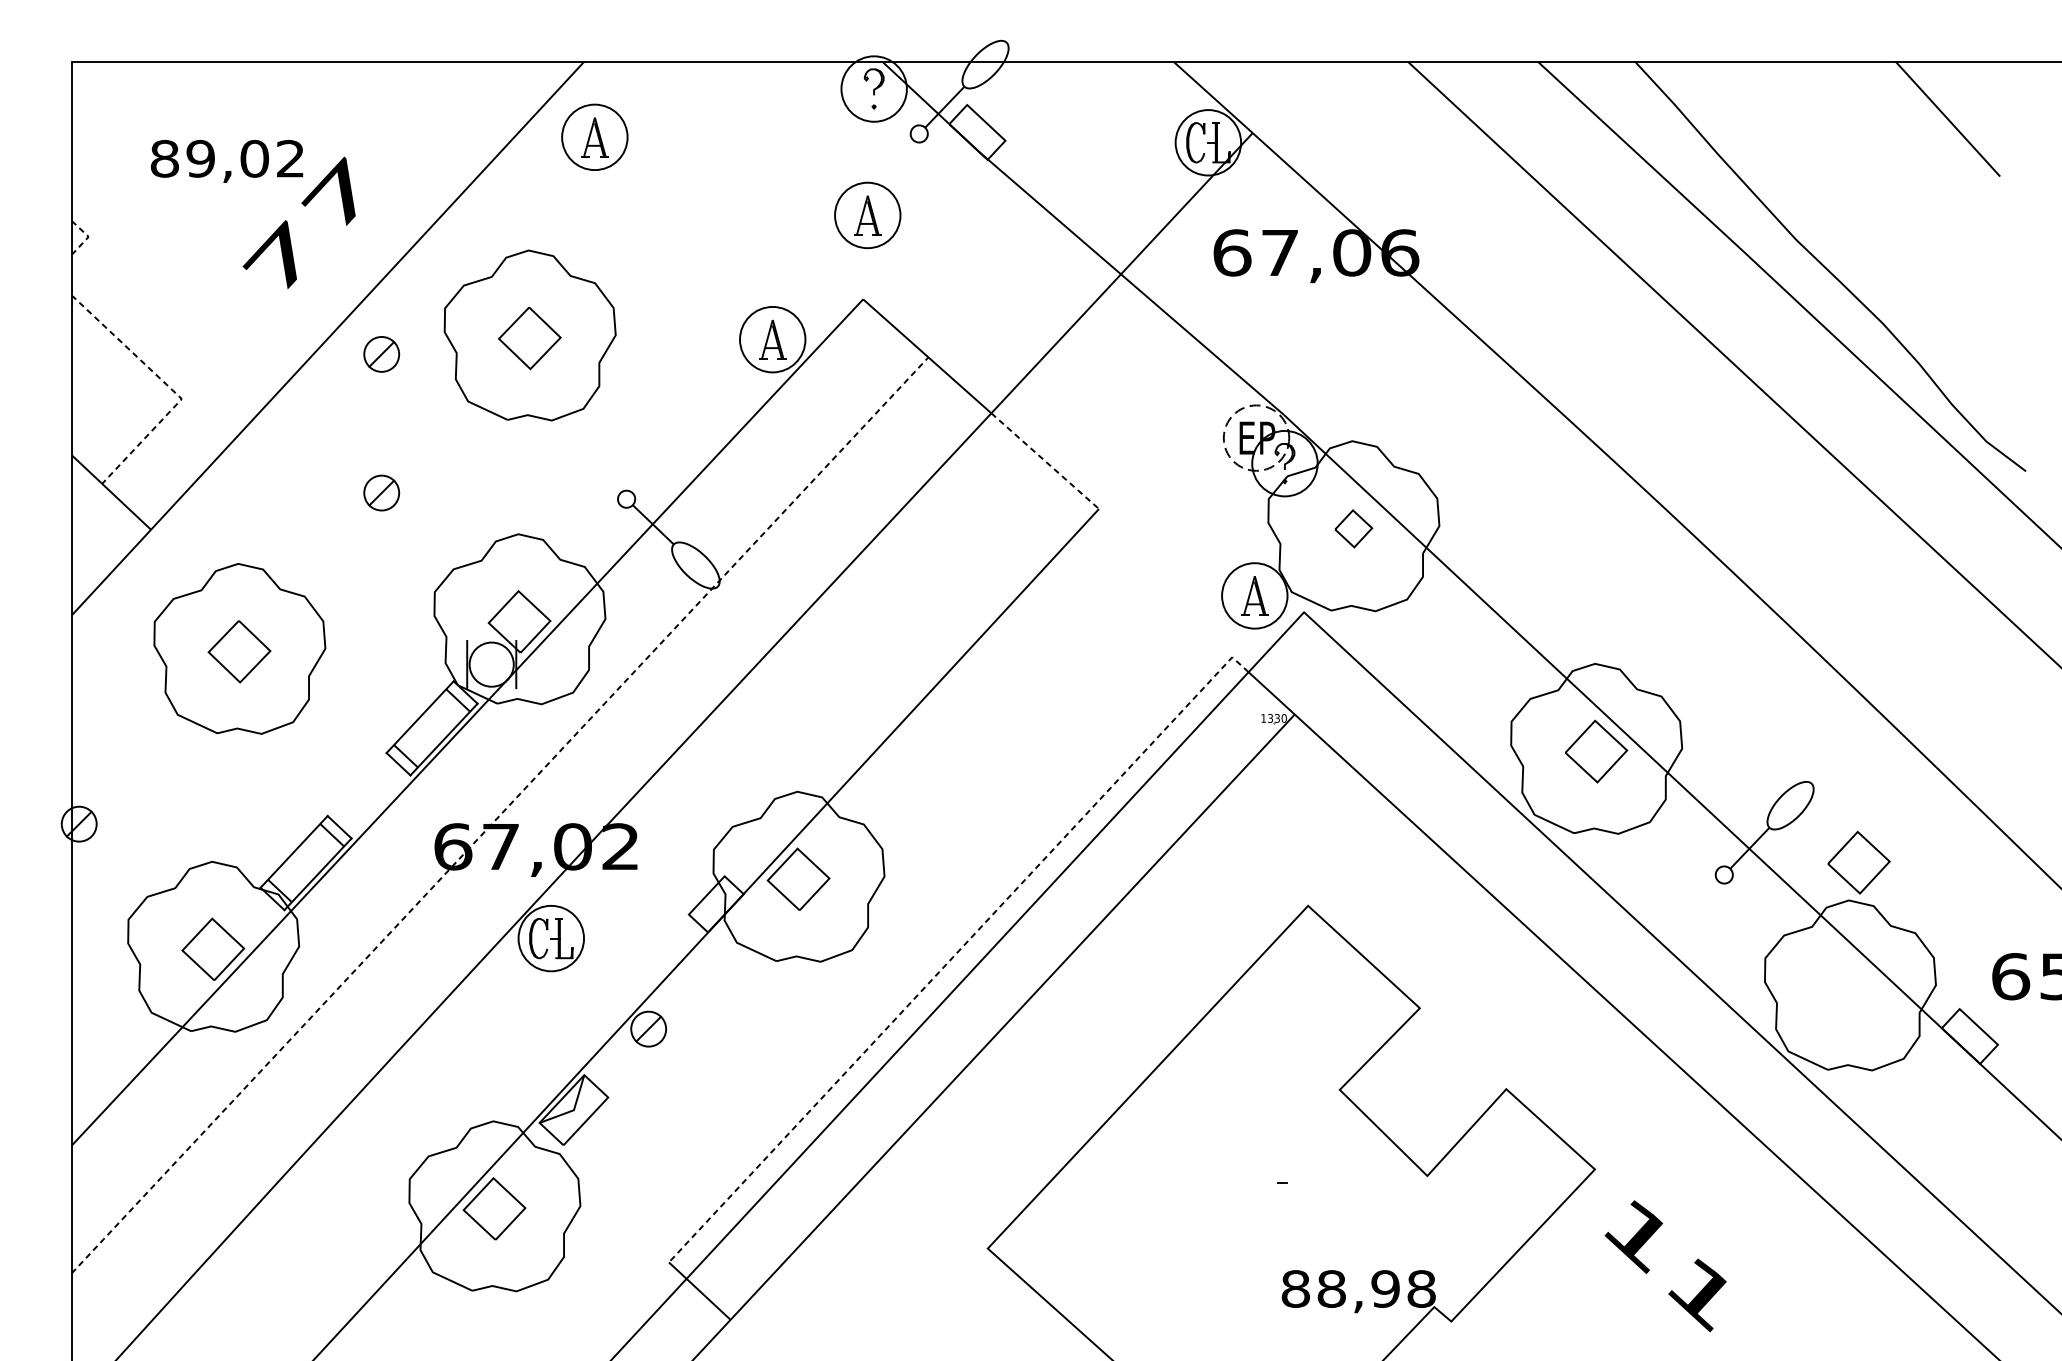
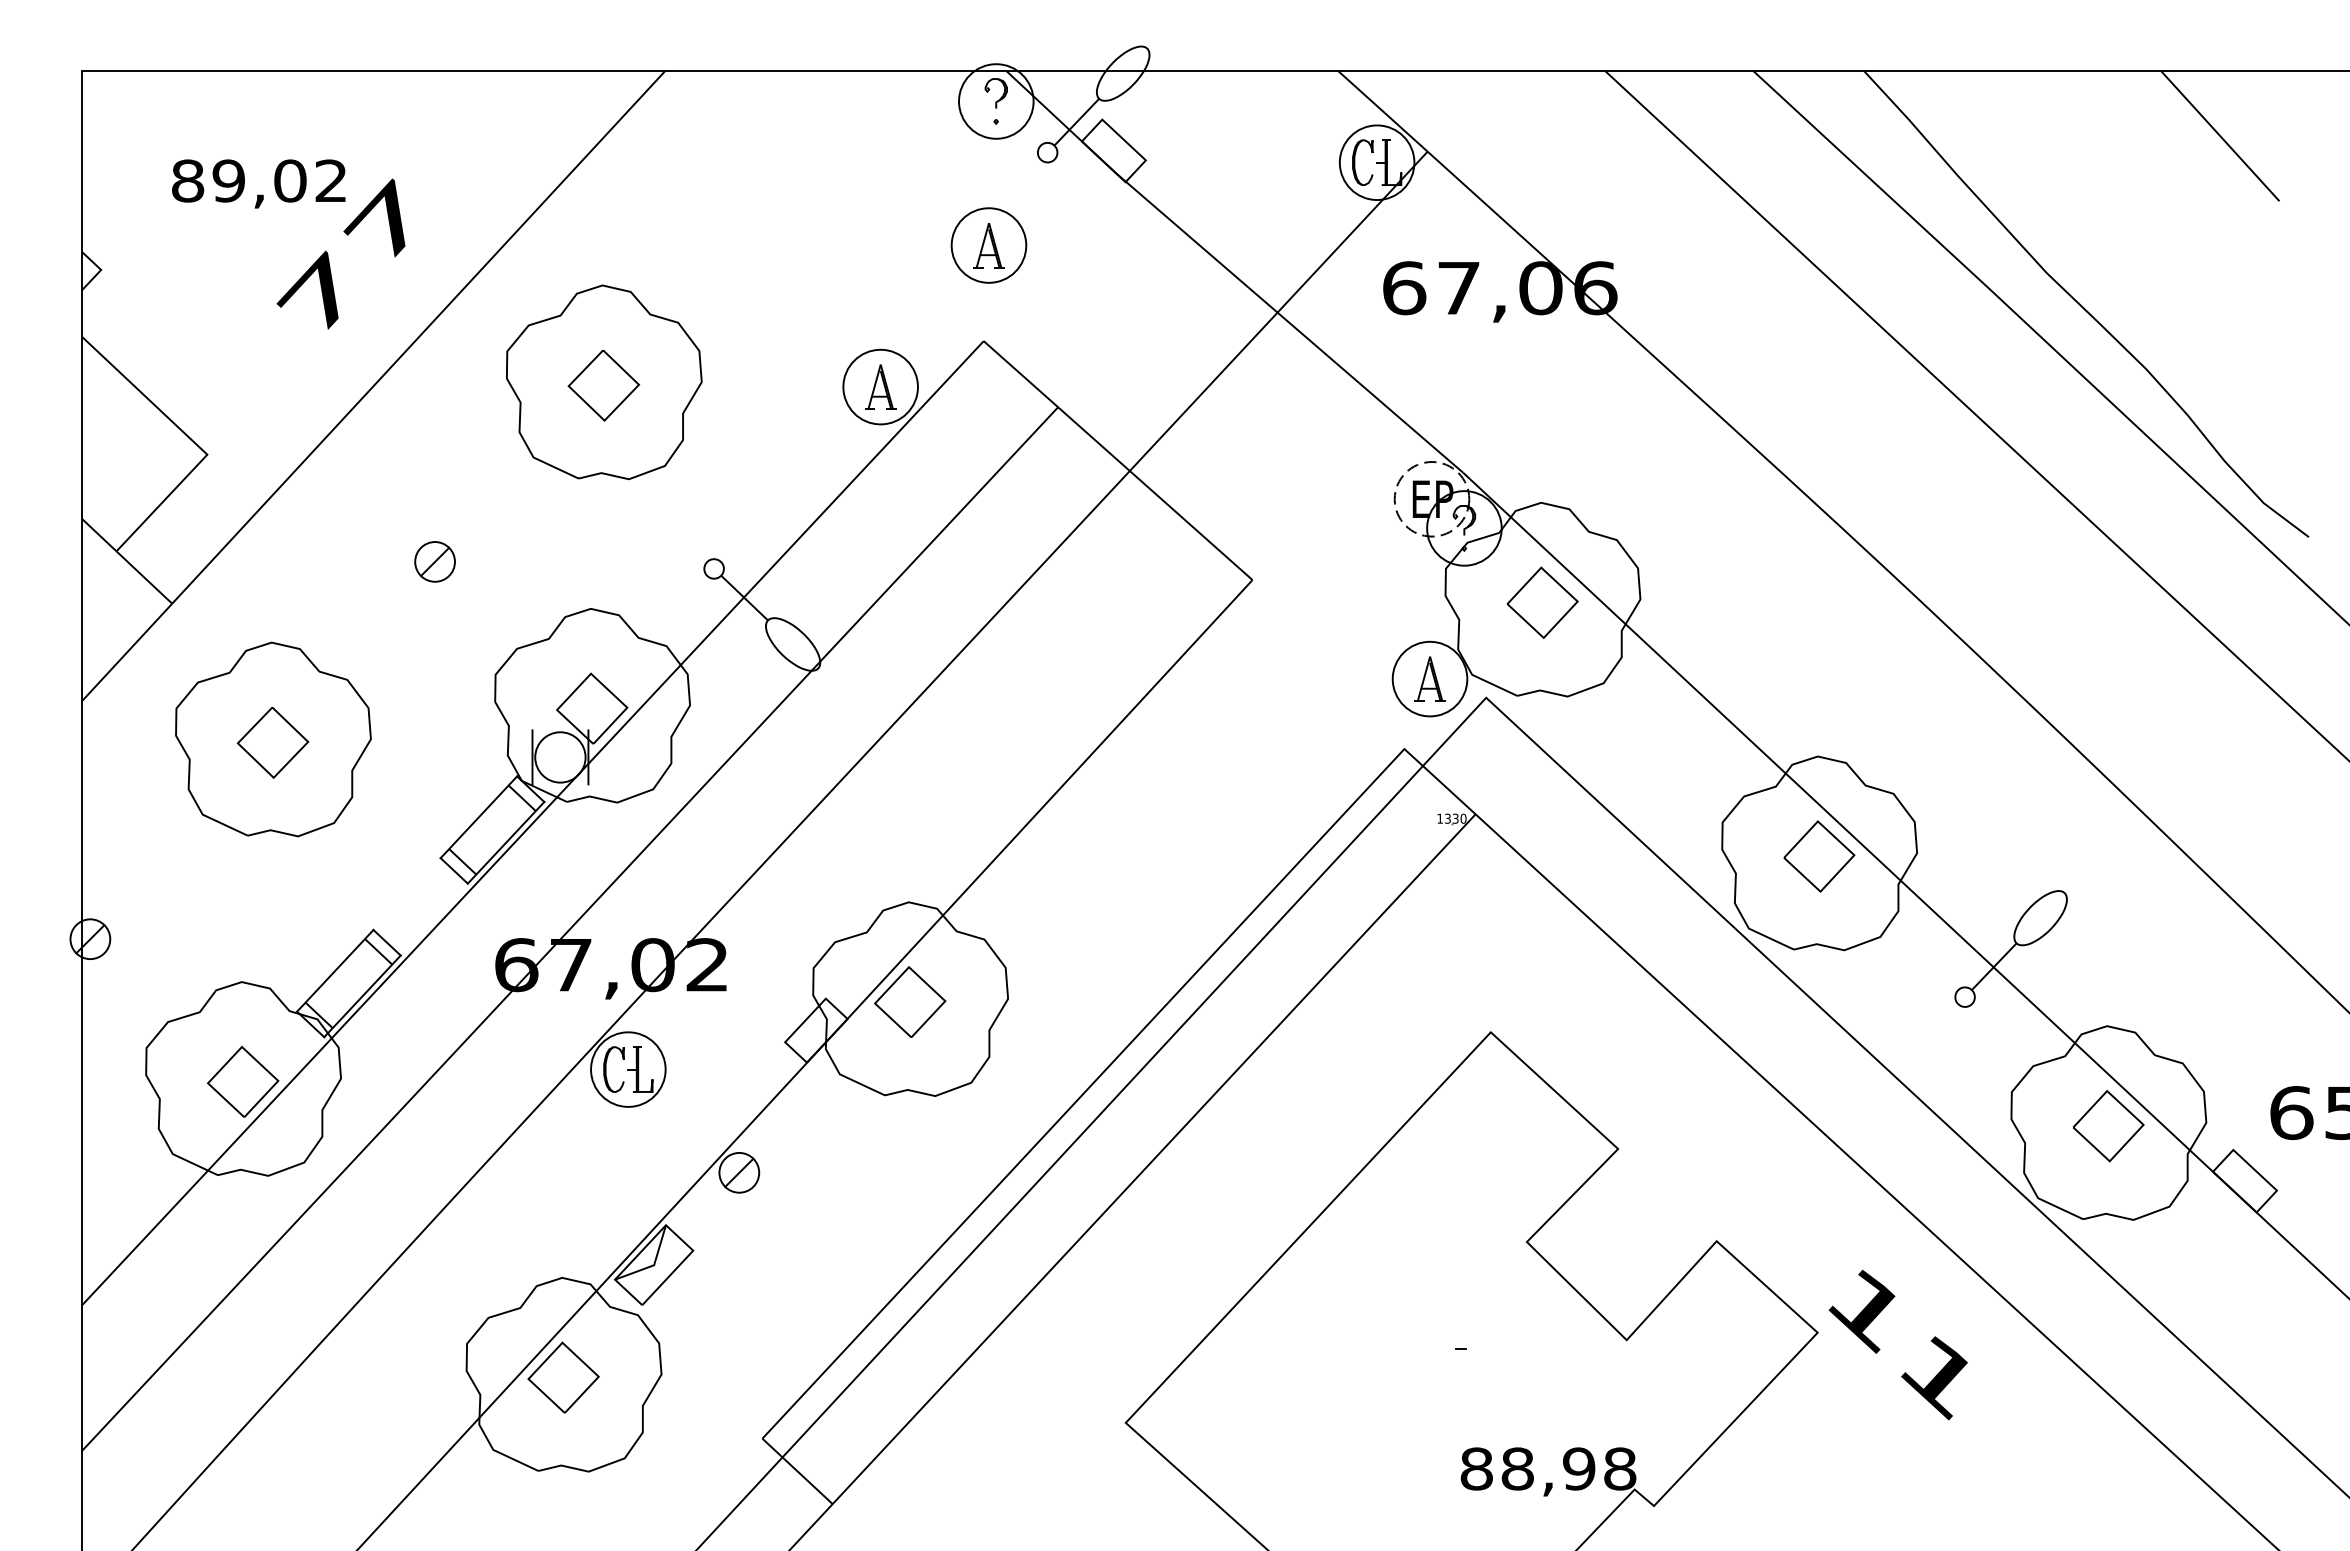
part: (594, 137) -> (677, 156), removed
line: (88, 237) -> (100, 270), dashed -> solid
part: (381, 354) -> (434, 403), removed
line: (169, 387) -> (193, 441), dashed -> solid
line: (1045, 461) -> (1191, 525), dashed -> solid
part: (1353, 528) -> (1542, 602), size x1.67
line: (499, 815) -> (569, 929), dashed -> solid
part: (1858, 863) -> (2108, 1126), moved
line: (958, 950) -> (1092, 1083), dashed -> solid
text: (1664, 1265) -> (1897, 1344), moved

